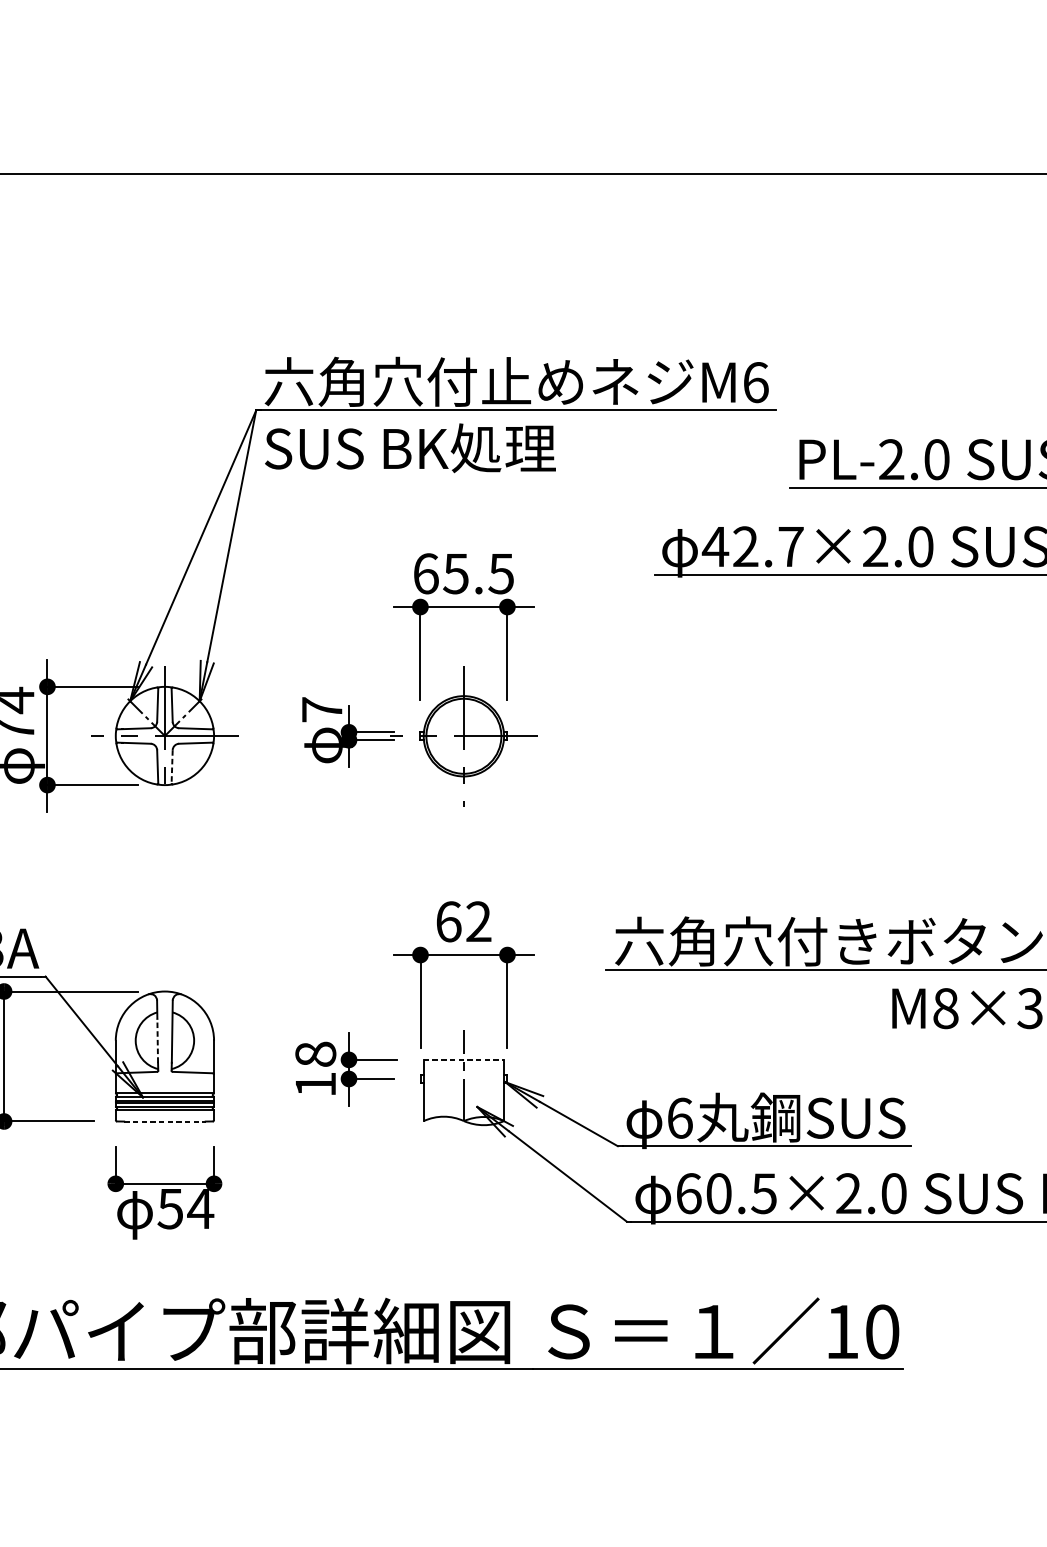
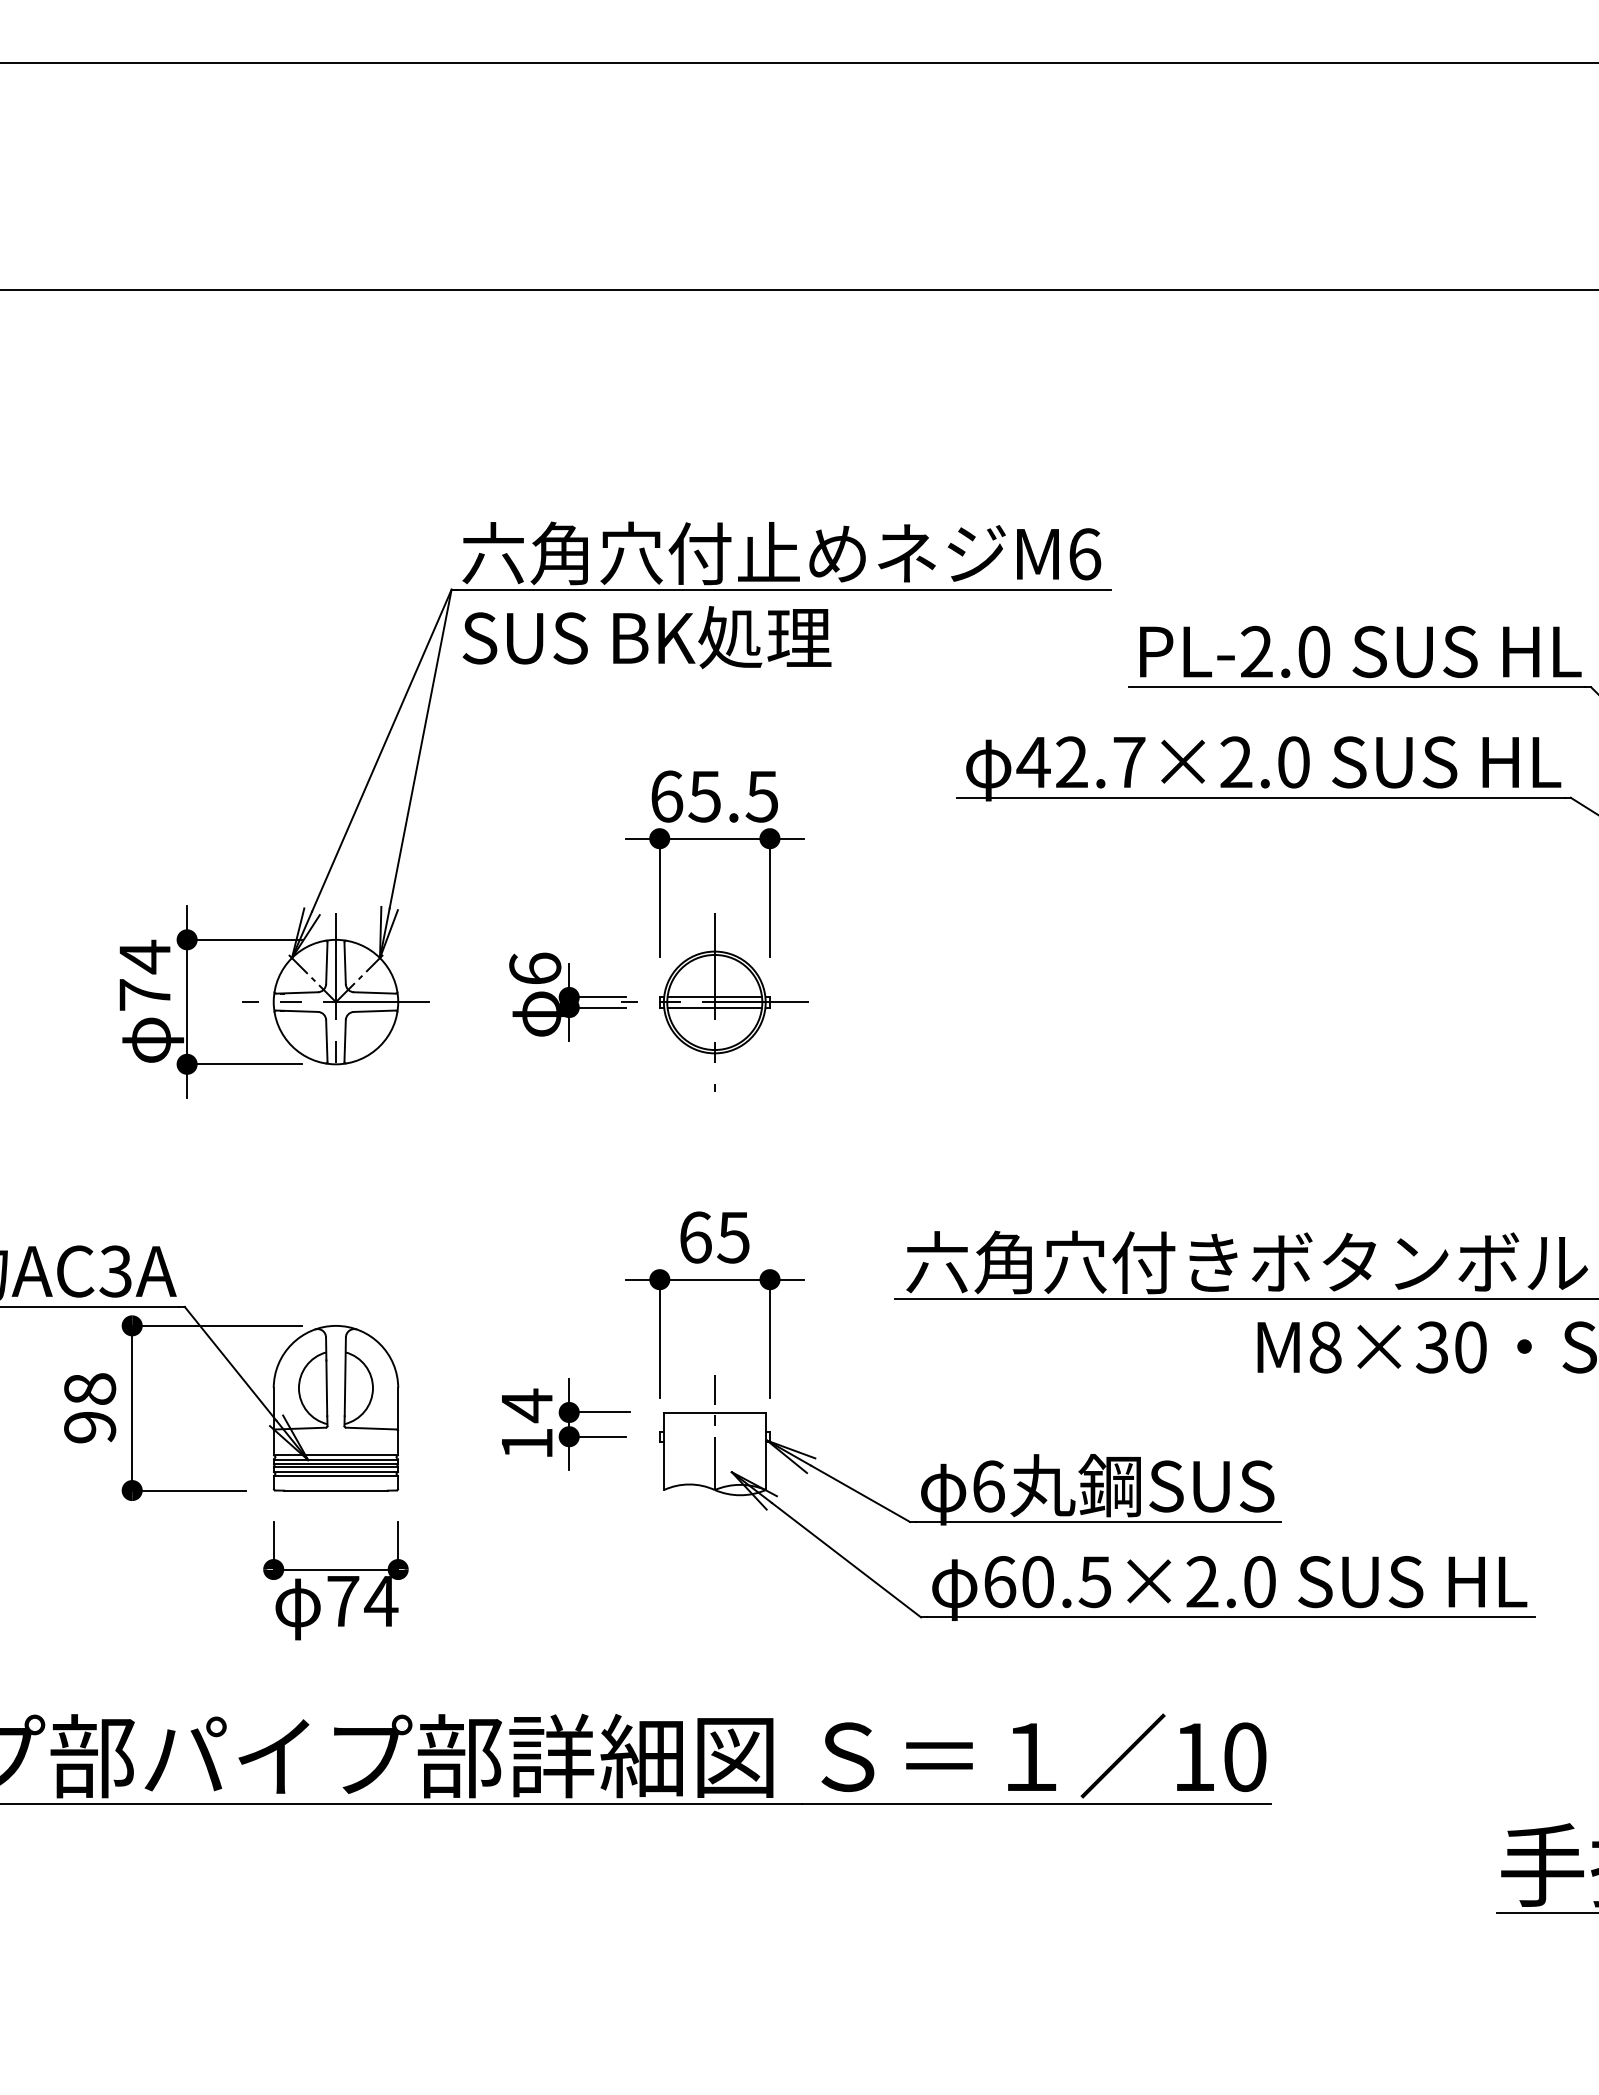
text: (322, 709) -> (535, 968), 7 -> 6
line: (463, 732) -> (714, 997), added
line: (463, 740) -> (714, 1007), added
line: (172, 766) -> (345, 1040), dashed -> solid
text: (478, 921) -> (733, 1237), 62 -> 65
line: (157, 1040) -> (326, 1388), dashed -> solid
text: (316, 1054) -> (527, 1405), 18 -> 14
line: (463, 1059) -> (714, 1412), dashed -> solid
line: (164, 1121) -> (335, 1490), dashed -> solid
text: (170, 1209) -> (342, 1601), 54 -> 74

